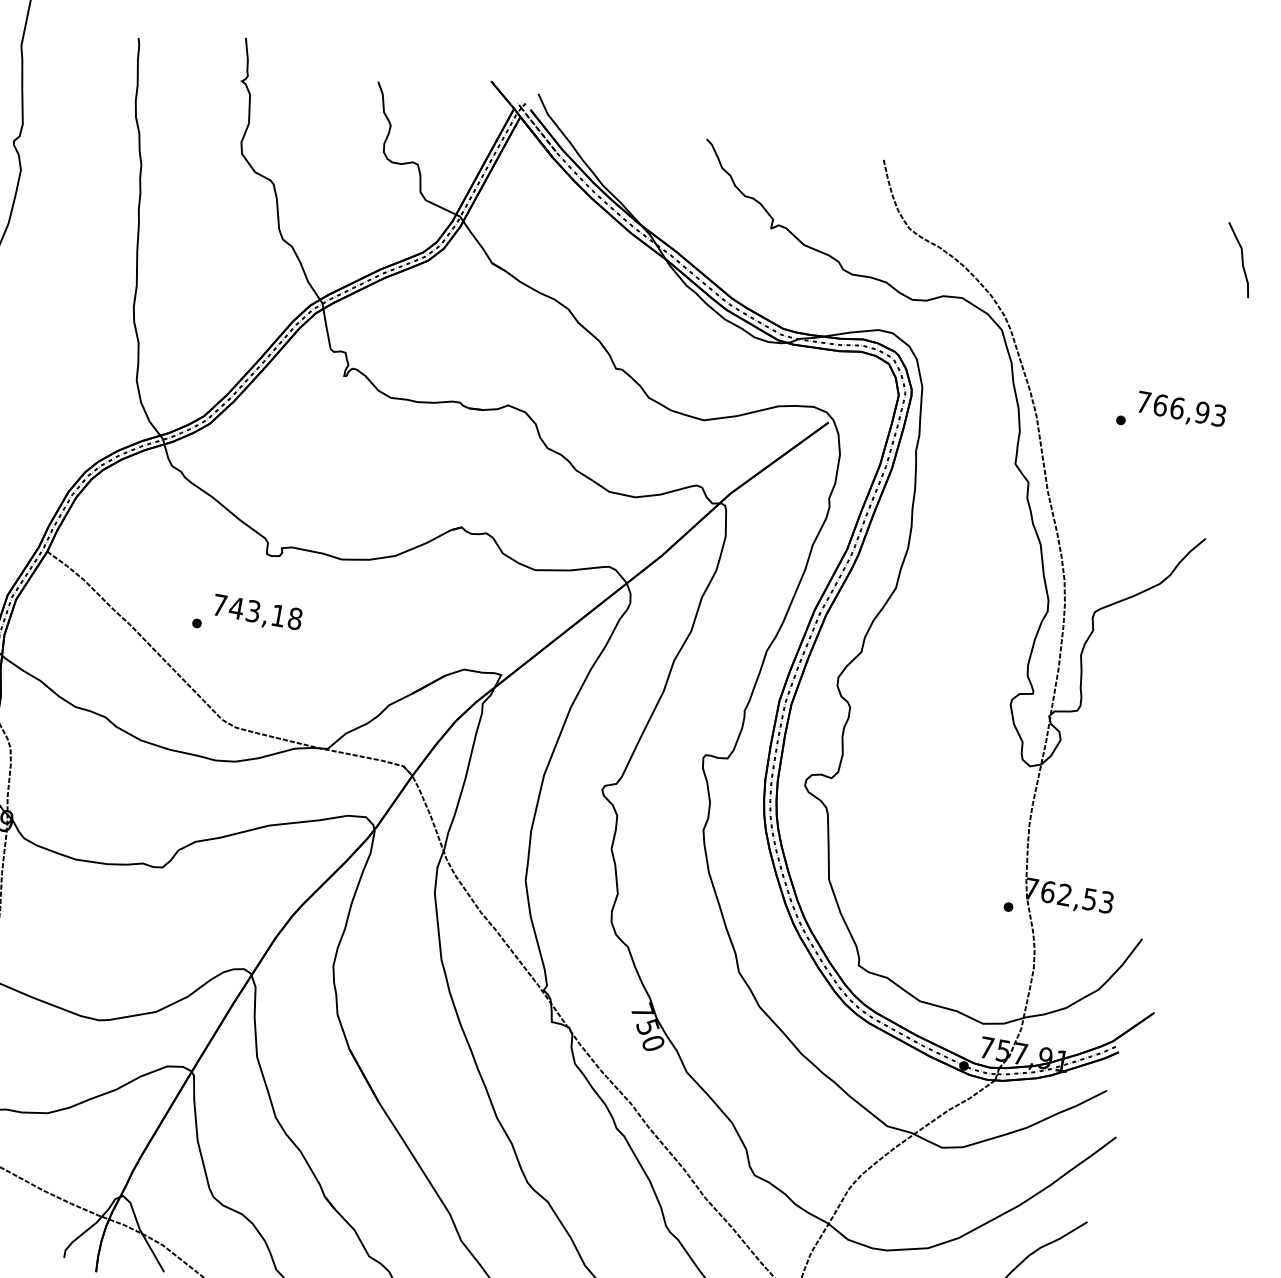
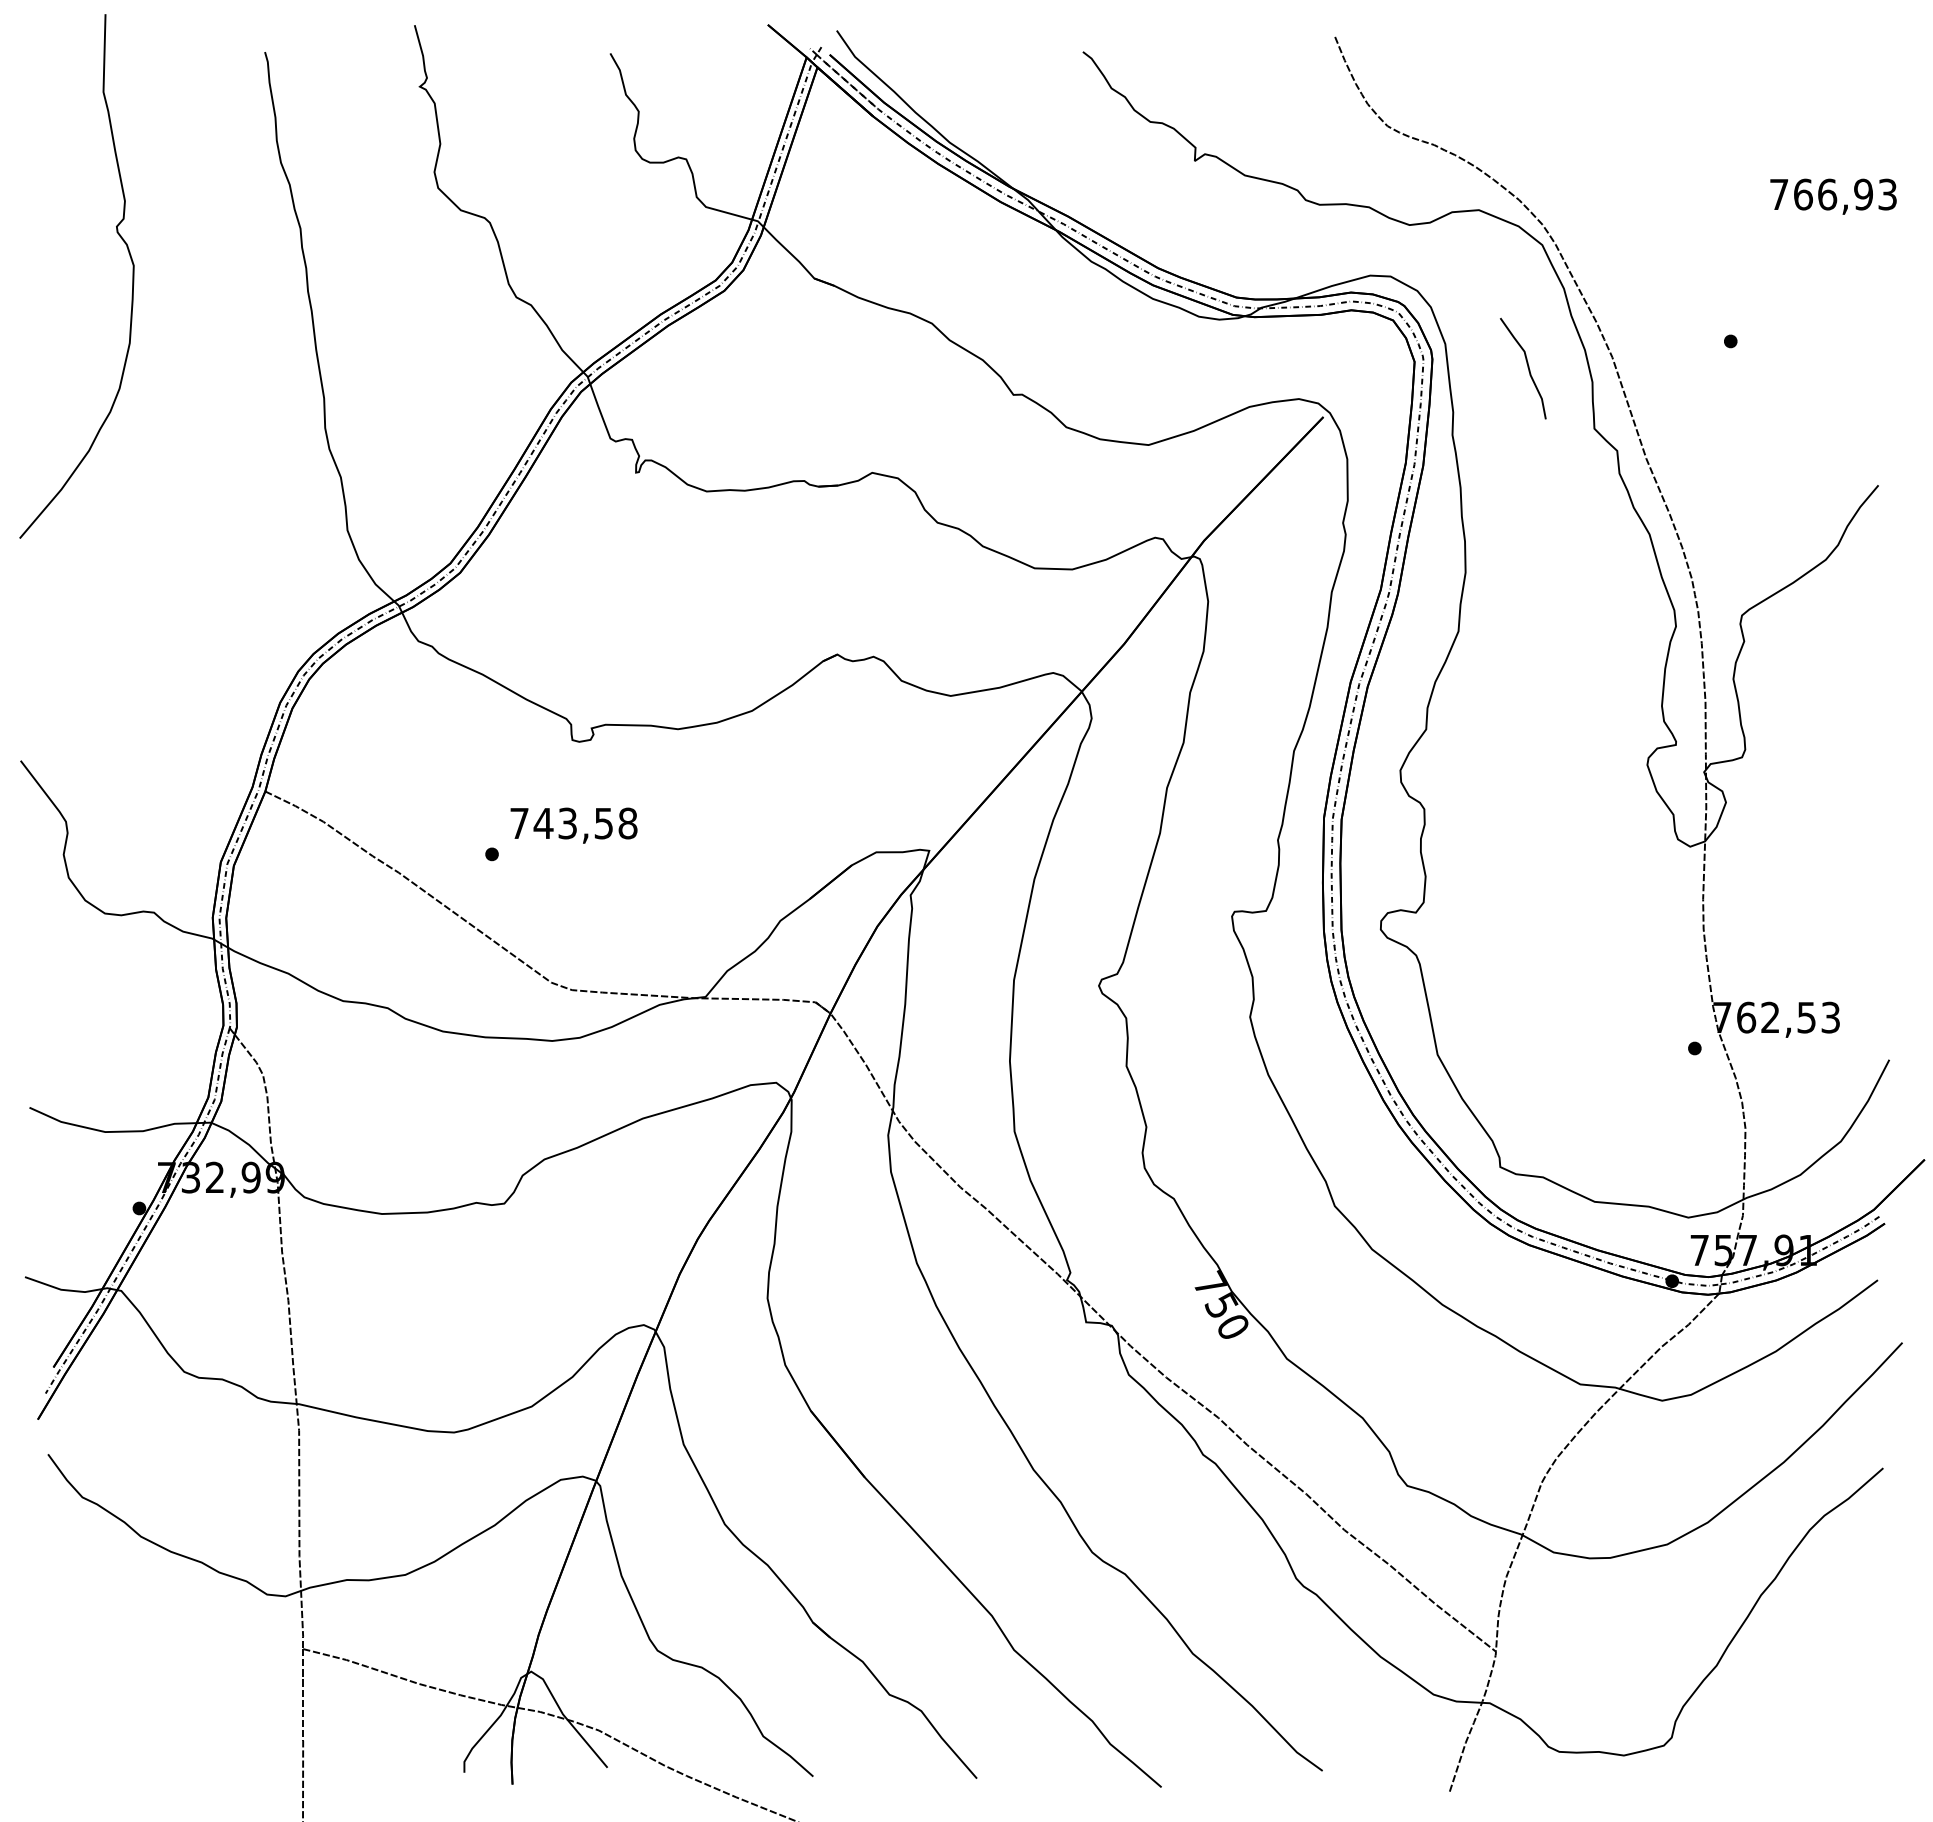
curve: (1241, 259) -> (1527, 367), moved
text: (1181, 410) -> (1833, 196), moved
text: (278, 615) -> (603, 823), 743,18 -> 743,58

